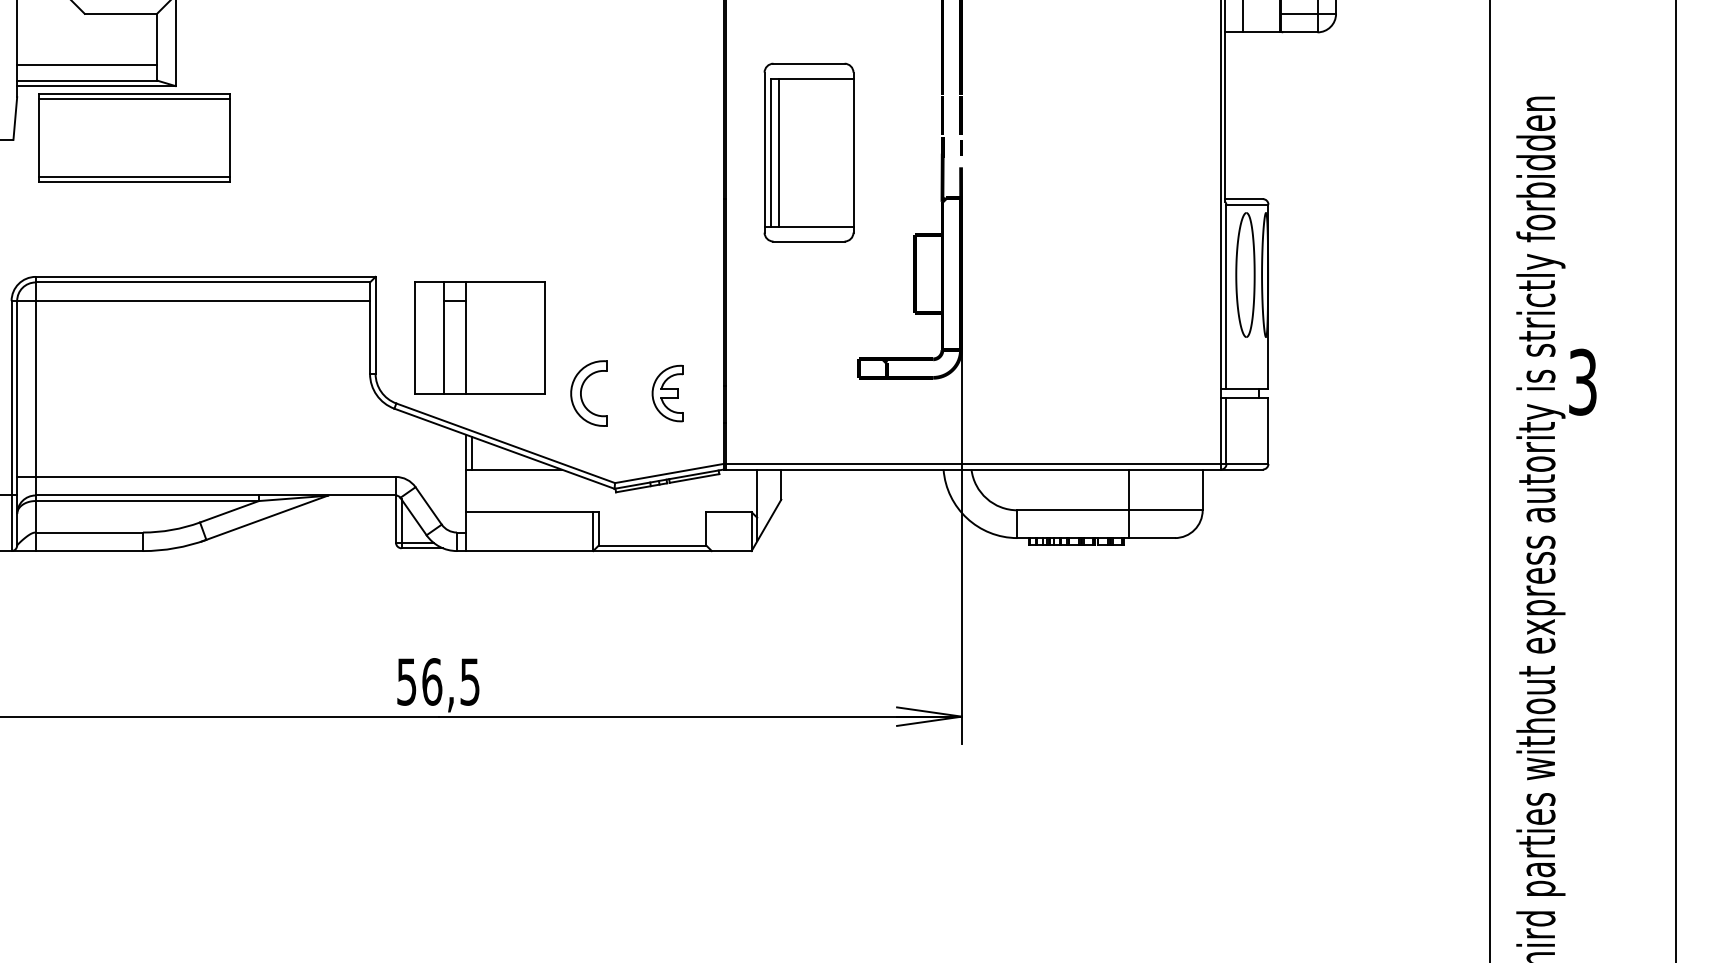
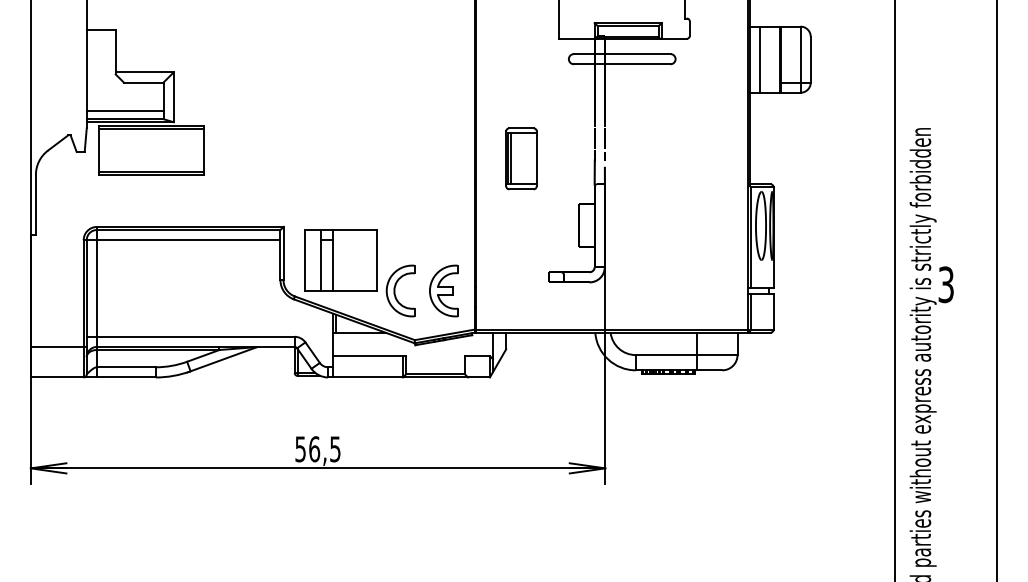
part: (809, 152) -> (521, 158), size x0.62
part: (588, 392) -> (400, 290), size x1.43
part: (667, 392) -> (443, 290), size x1.67

